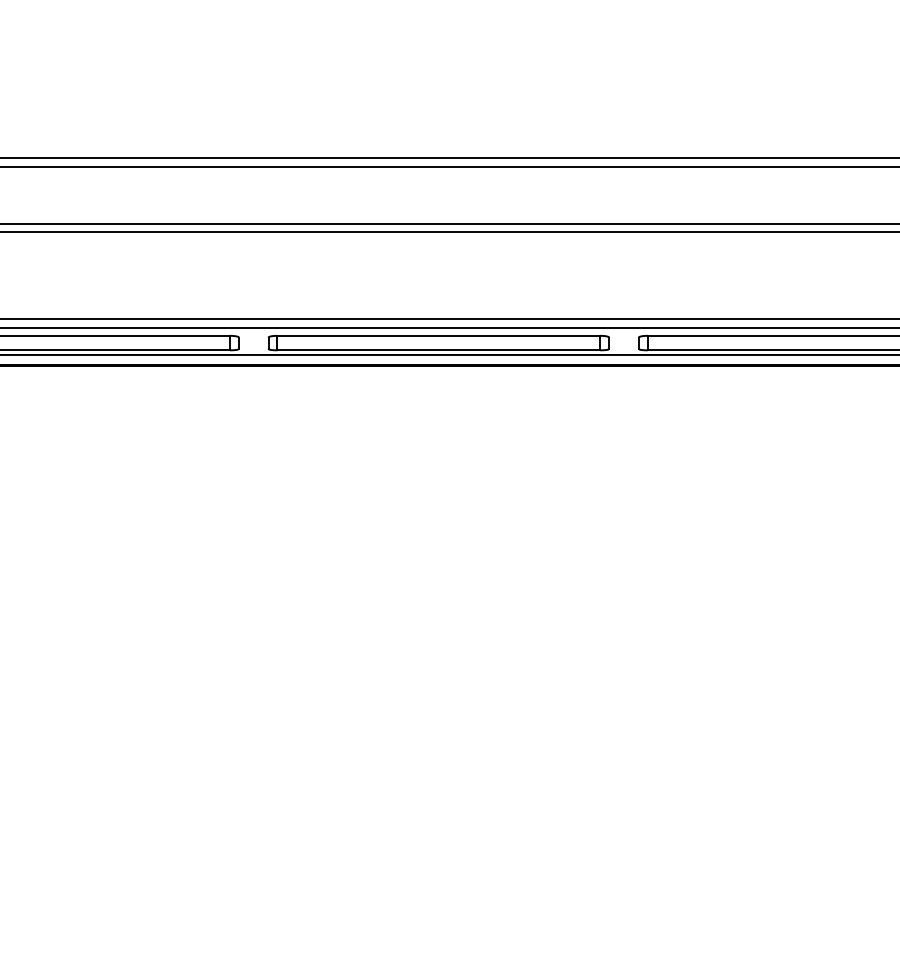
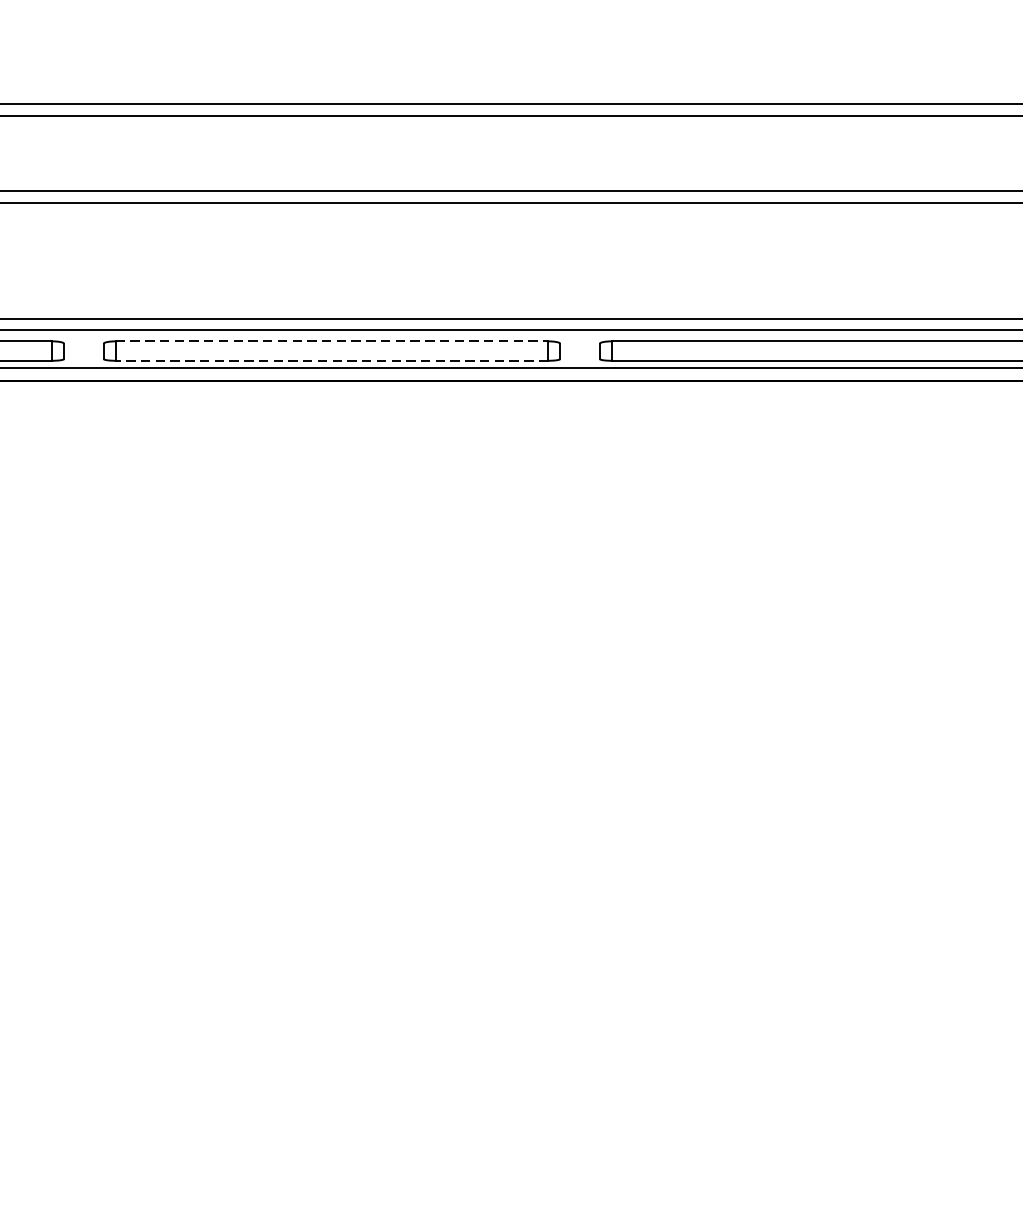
line: (439, 335) -> (332, 340), solid -> dashed
line: (438, 350) -> (331, 361), solid -> dashed

